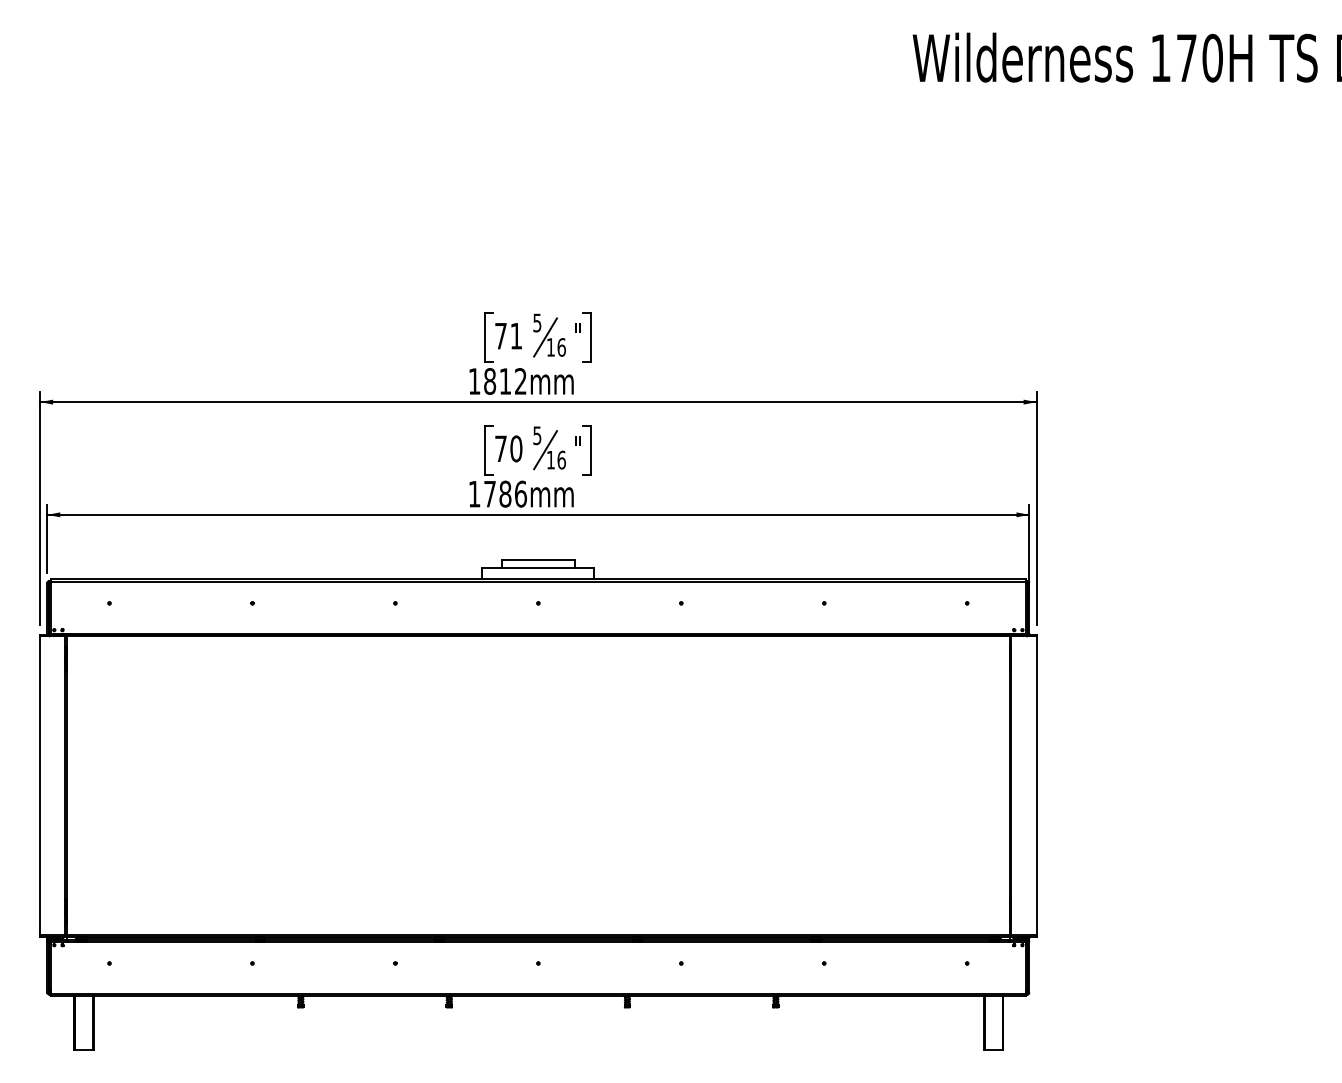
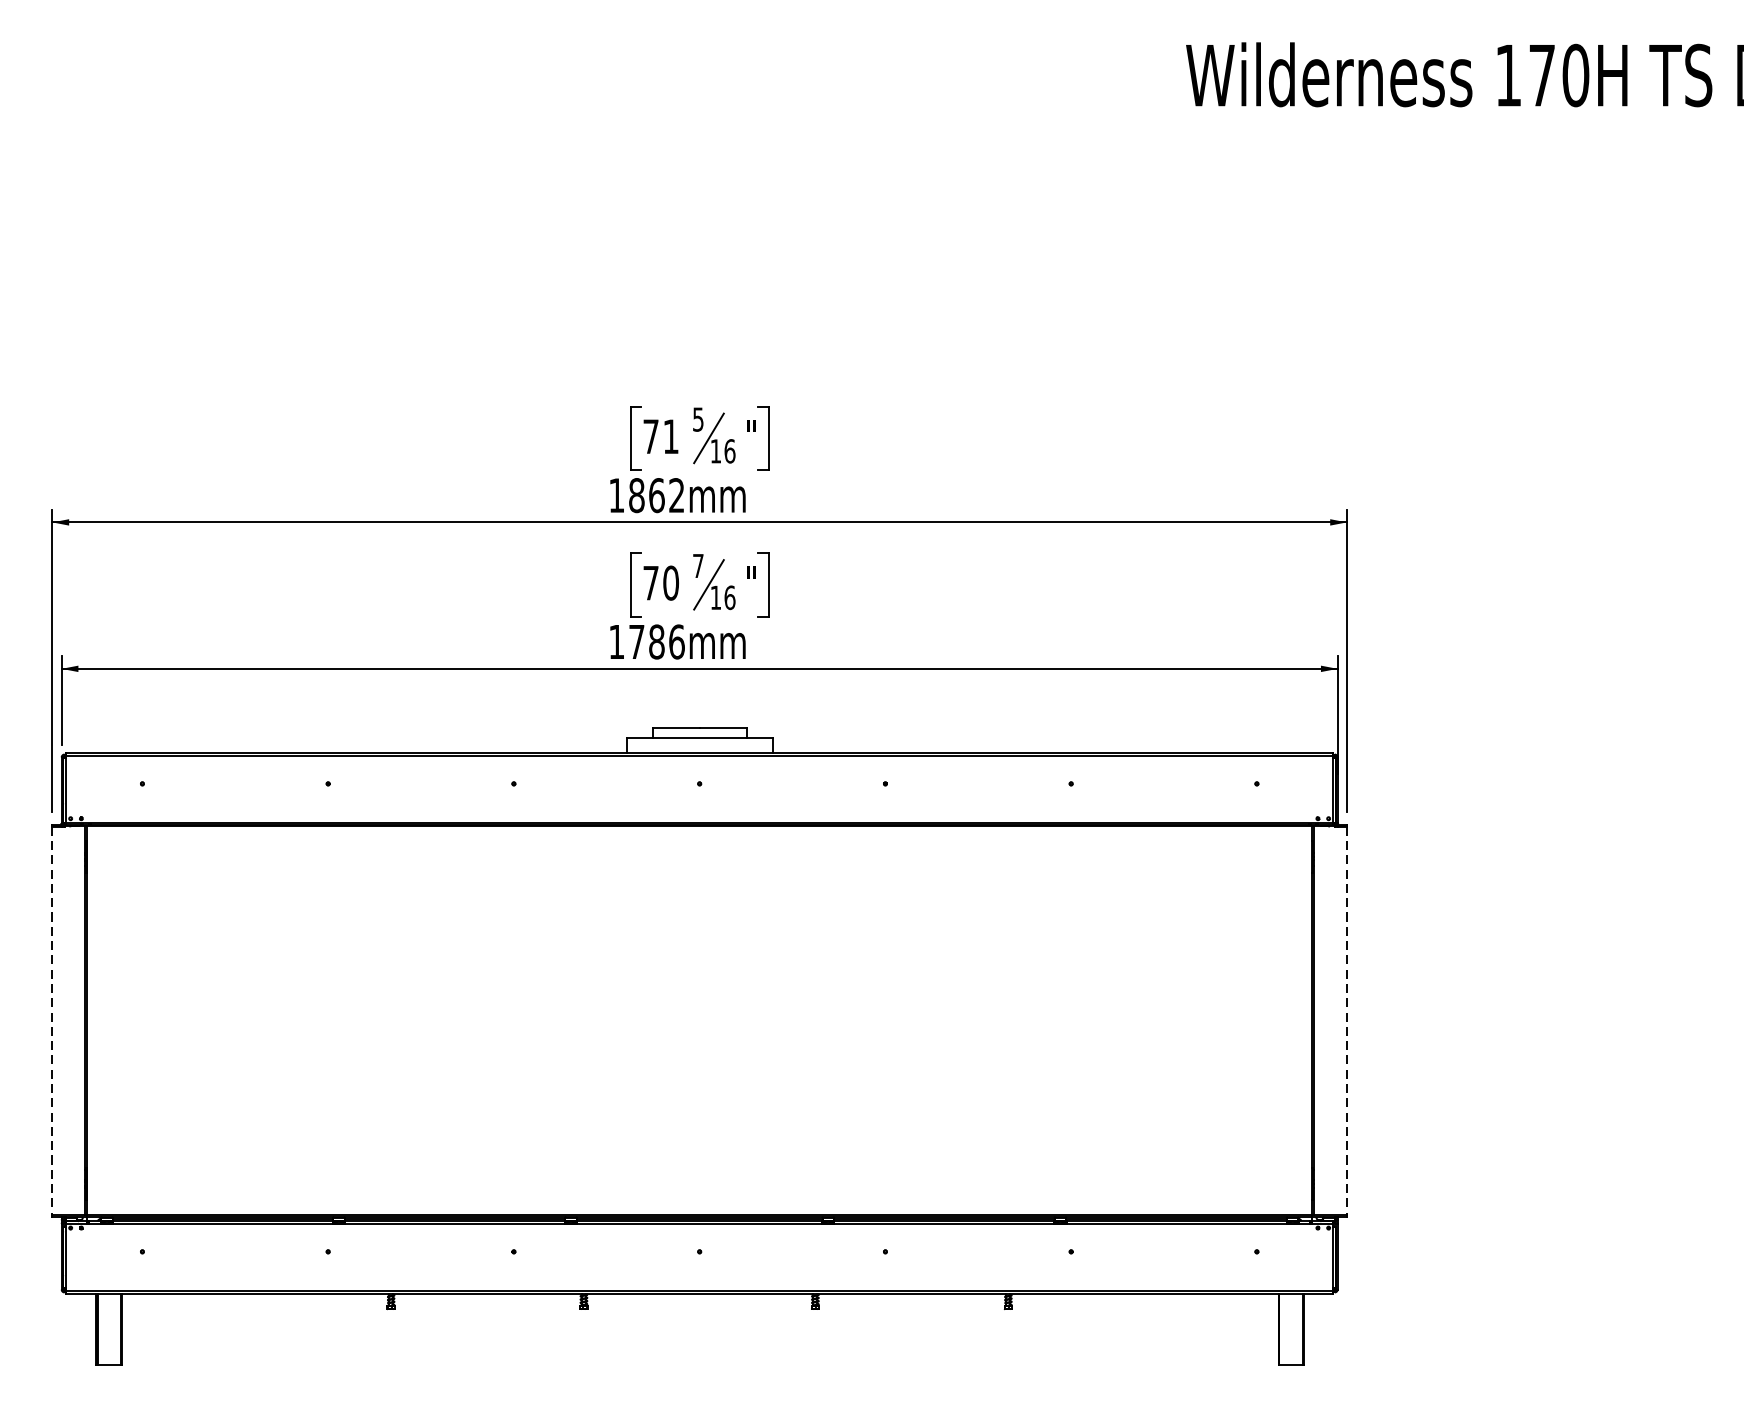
text: (505, 381) -> (656, 495), 1812mm -> 1862mm
text: (537, 435) -> (698, 565), 5 -> 7
line: (40, 786) -> (52, 1021), solid -> dashed
line: (1036, 786) -> (1346, 1021), solid -> dashed

